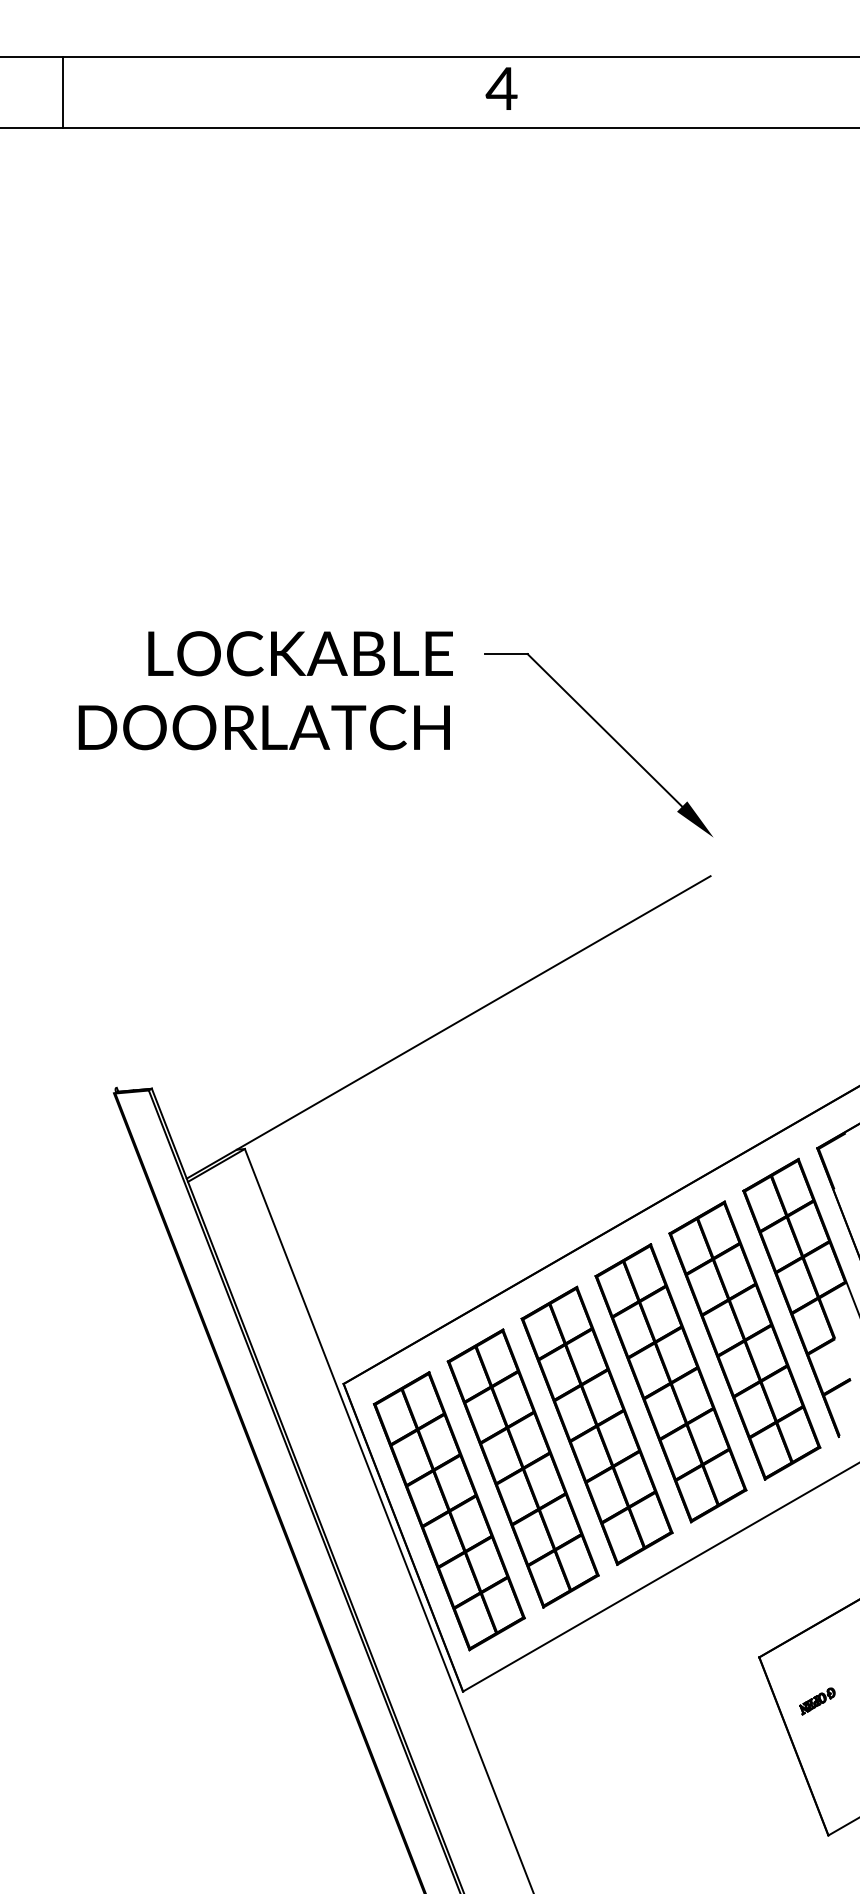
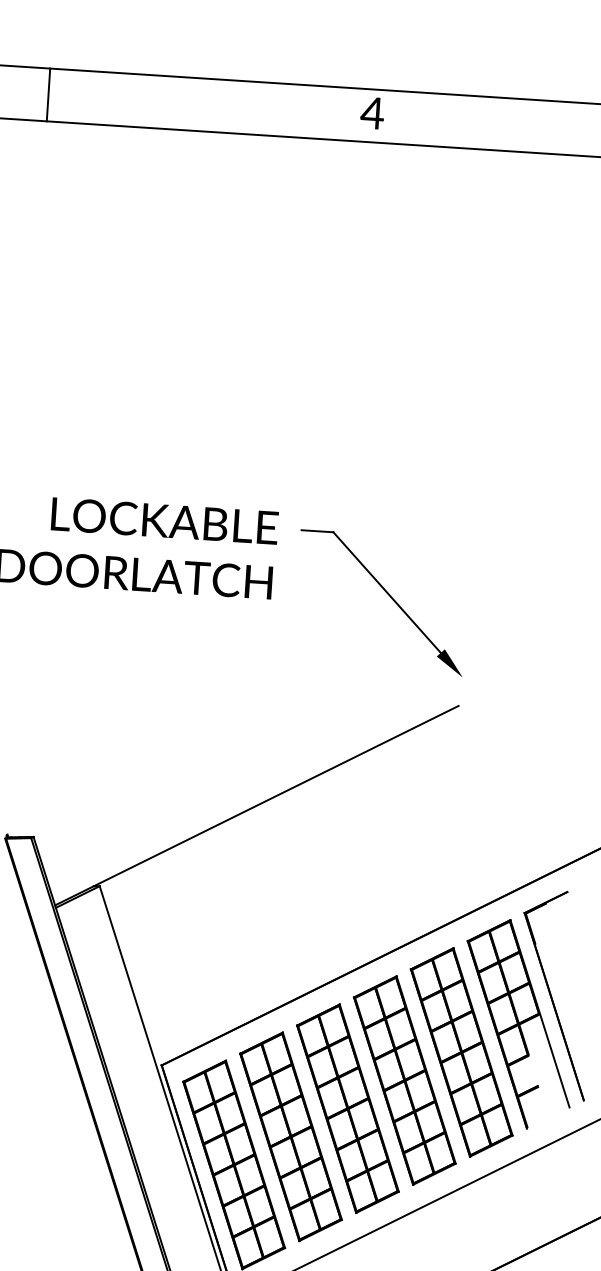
text: (501, 88) -> (372, 113), moved
line: (62, 91) -> (48, 94), moved

